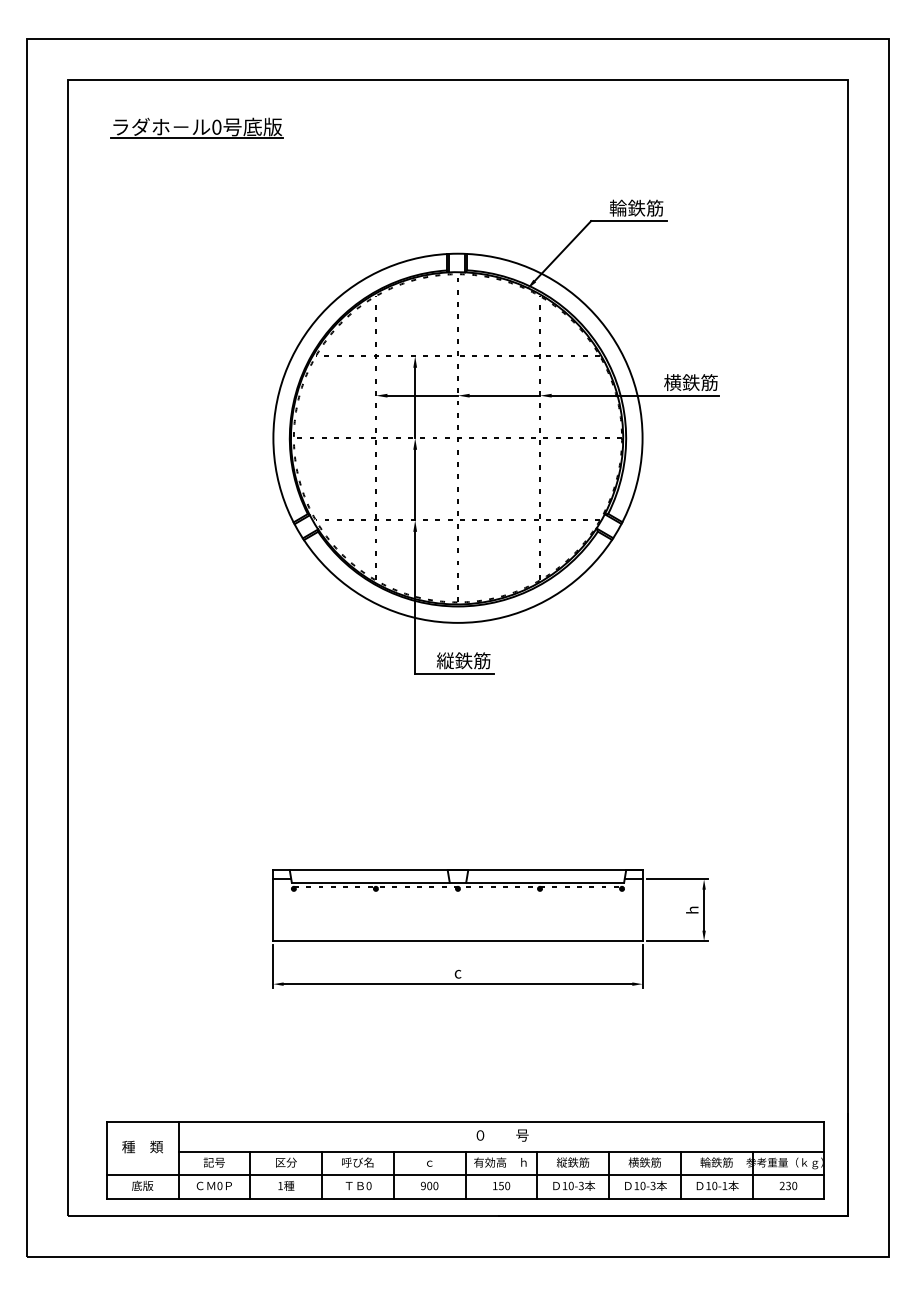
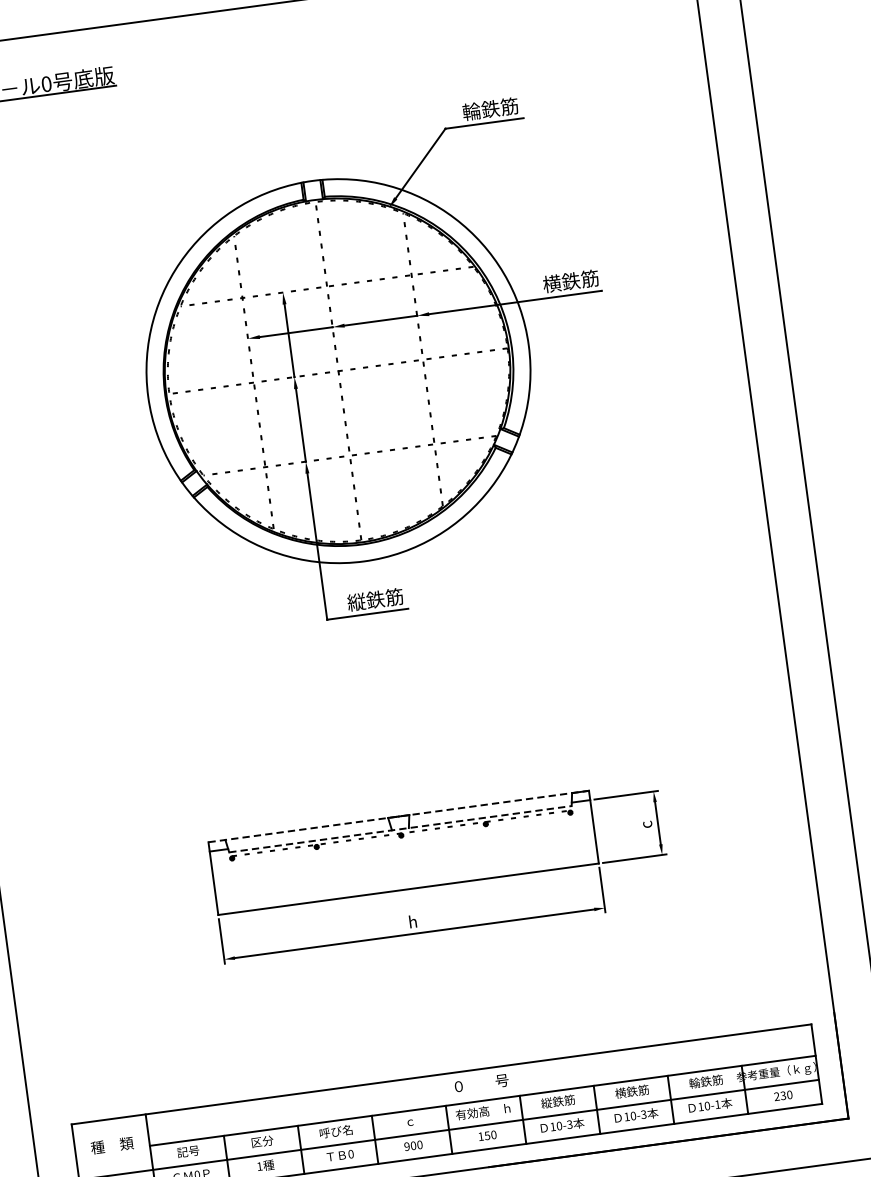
line: (457, 870) -> (398, 816), solid -> dashed
line: (458, 882) -> (400, 828), solid -> dashed
text: (692, 909) -> (645, 824), h -> c
text: (457, 972) -> (412, 921), c -> h

